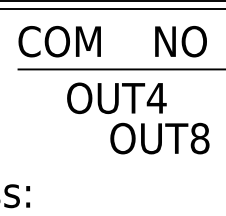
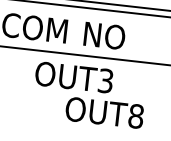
text: (180, 41) -> (104, 35), moved
text: (156, 98) -> (105, 81), OUT4 -> OUT3

